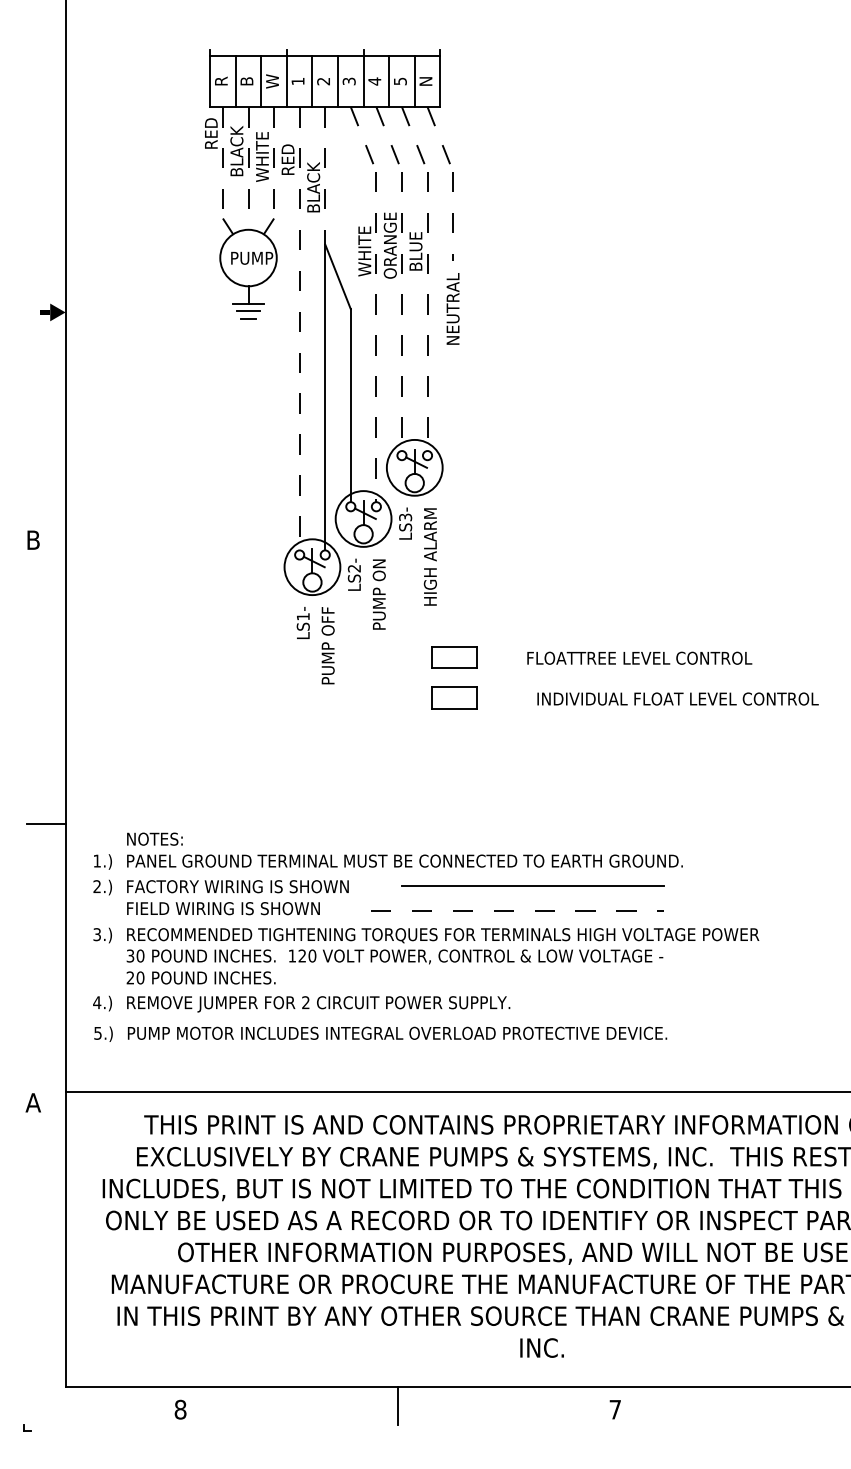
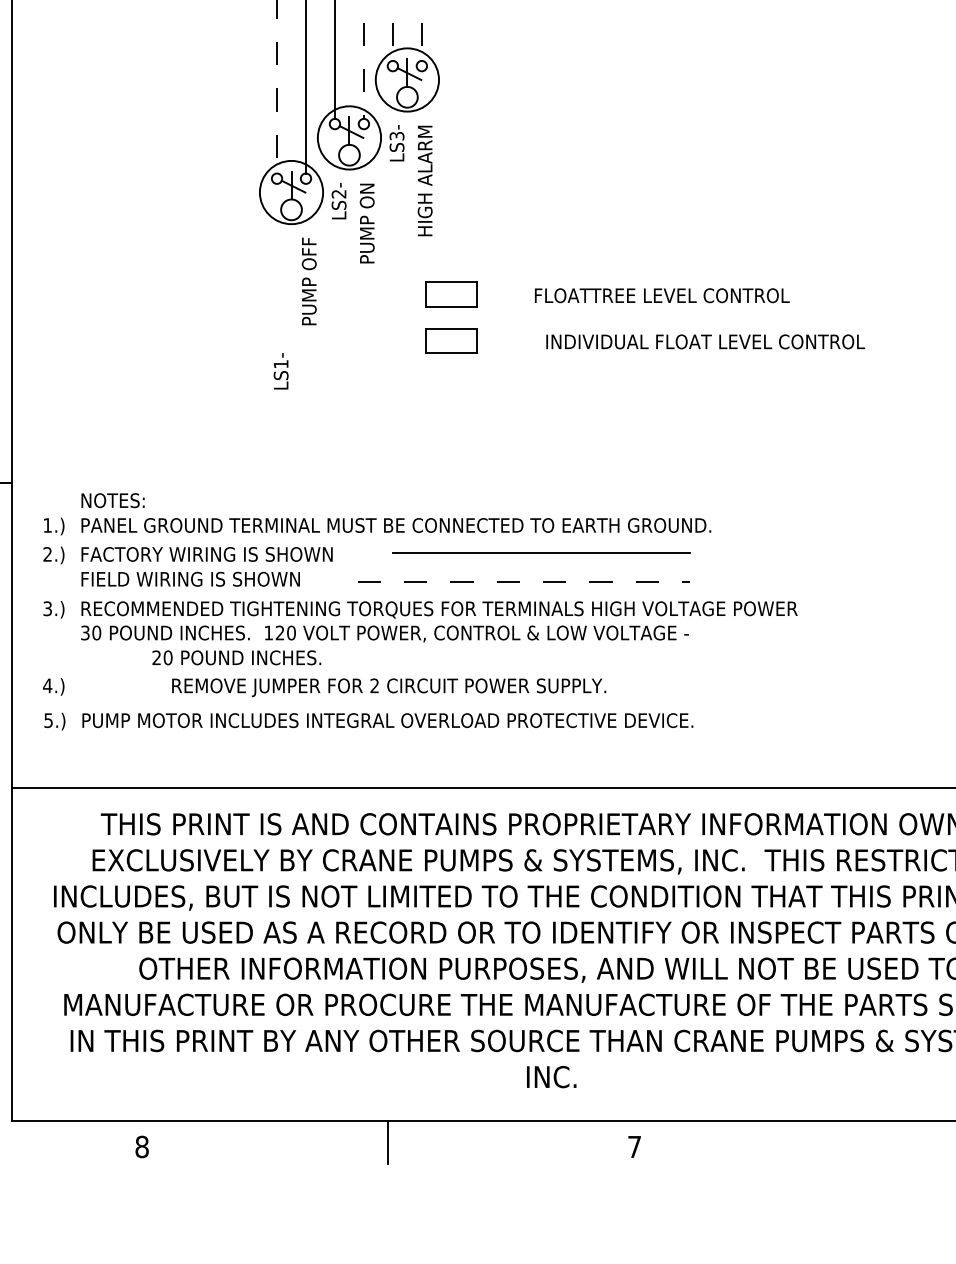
text: (302, 622) -> (280, 370), moved
text: (200, 977) -> (236, 657), moved
text: (318, 1004) -> (388, 687), moved

